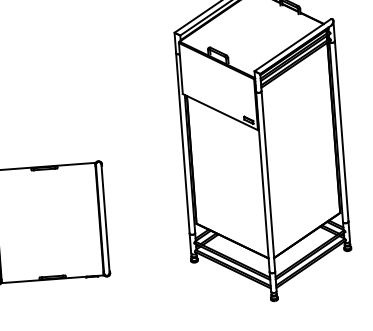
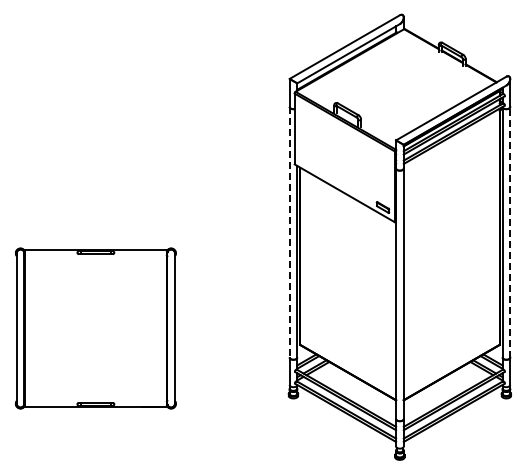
line: (341, 130) -> (510, 231), solid -> dashed
line: (182, 143) -> (289, 232), solid -> dashed

